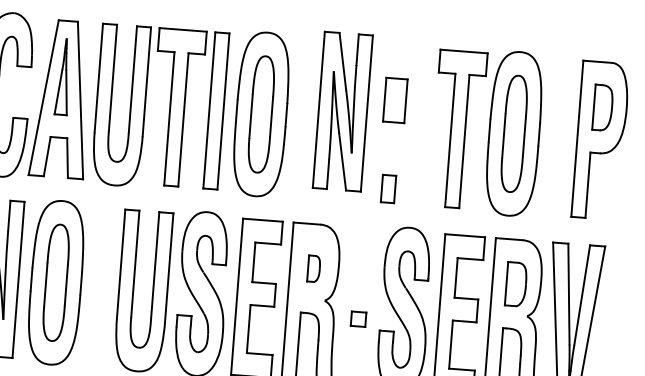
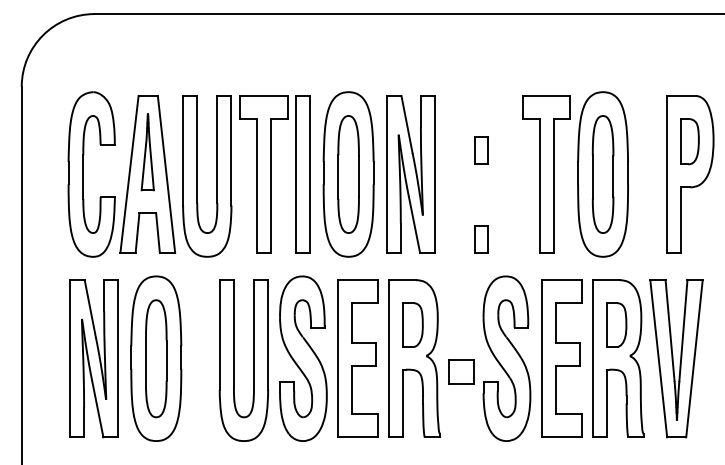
part: (395, 100) -> (481, 150), size x0.62
part: (342, 111) -> (410, 174), moved
part: (313, 268) -> (412, 324), size x1.67
part: (358, 318) -> (461, 371), size x1.67

